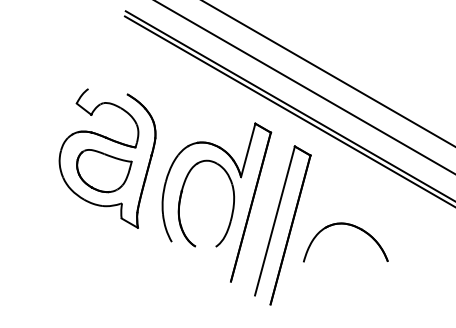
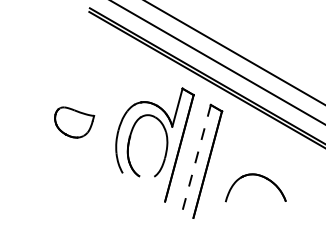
part: (114, 142) -> (81, 102), removed
line: (274, 221) -> (196, 158), solid -> dashed
part: (351, 226) -> (259, 176), moved

